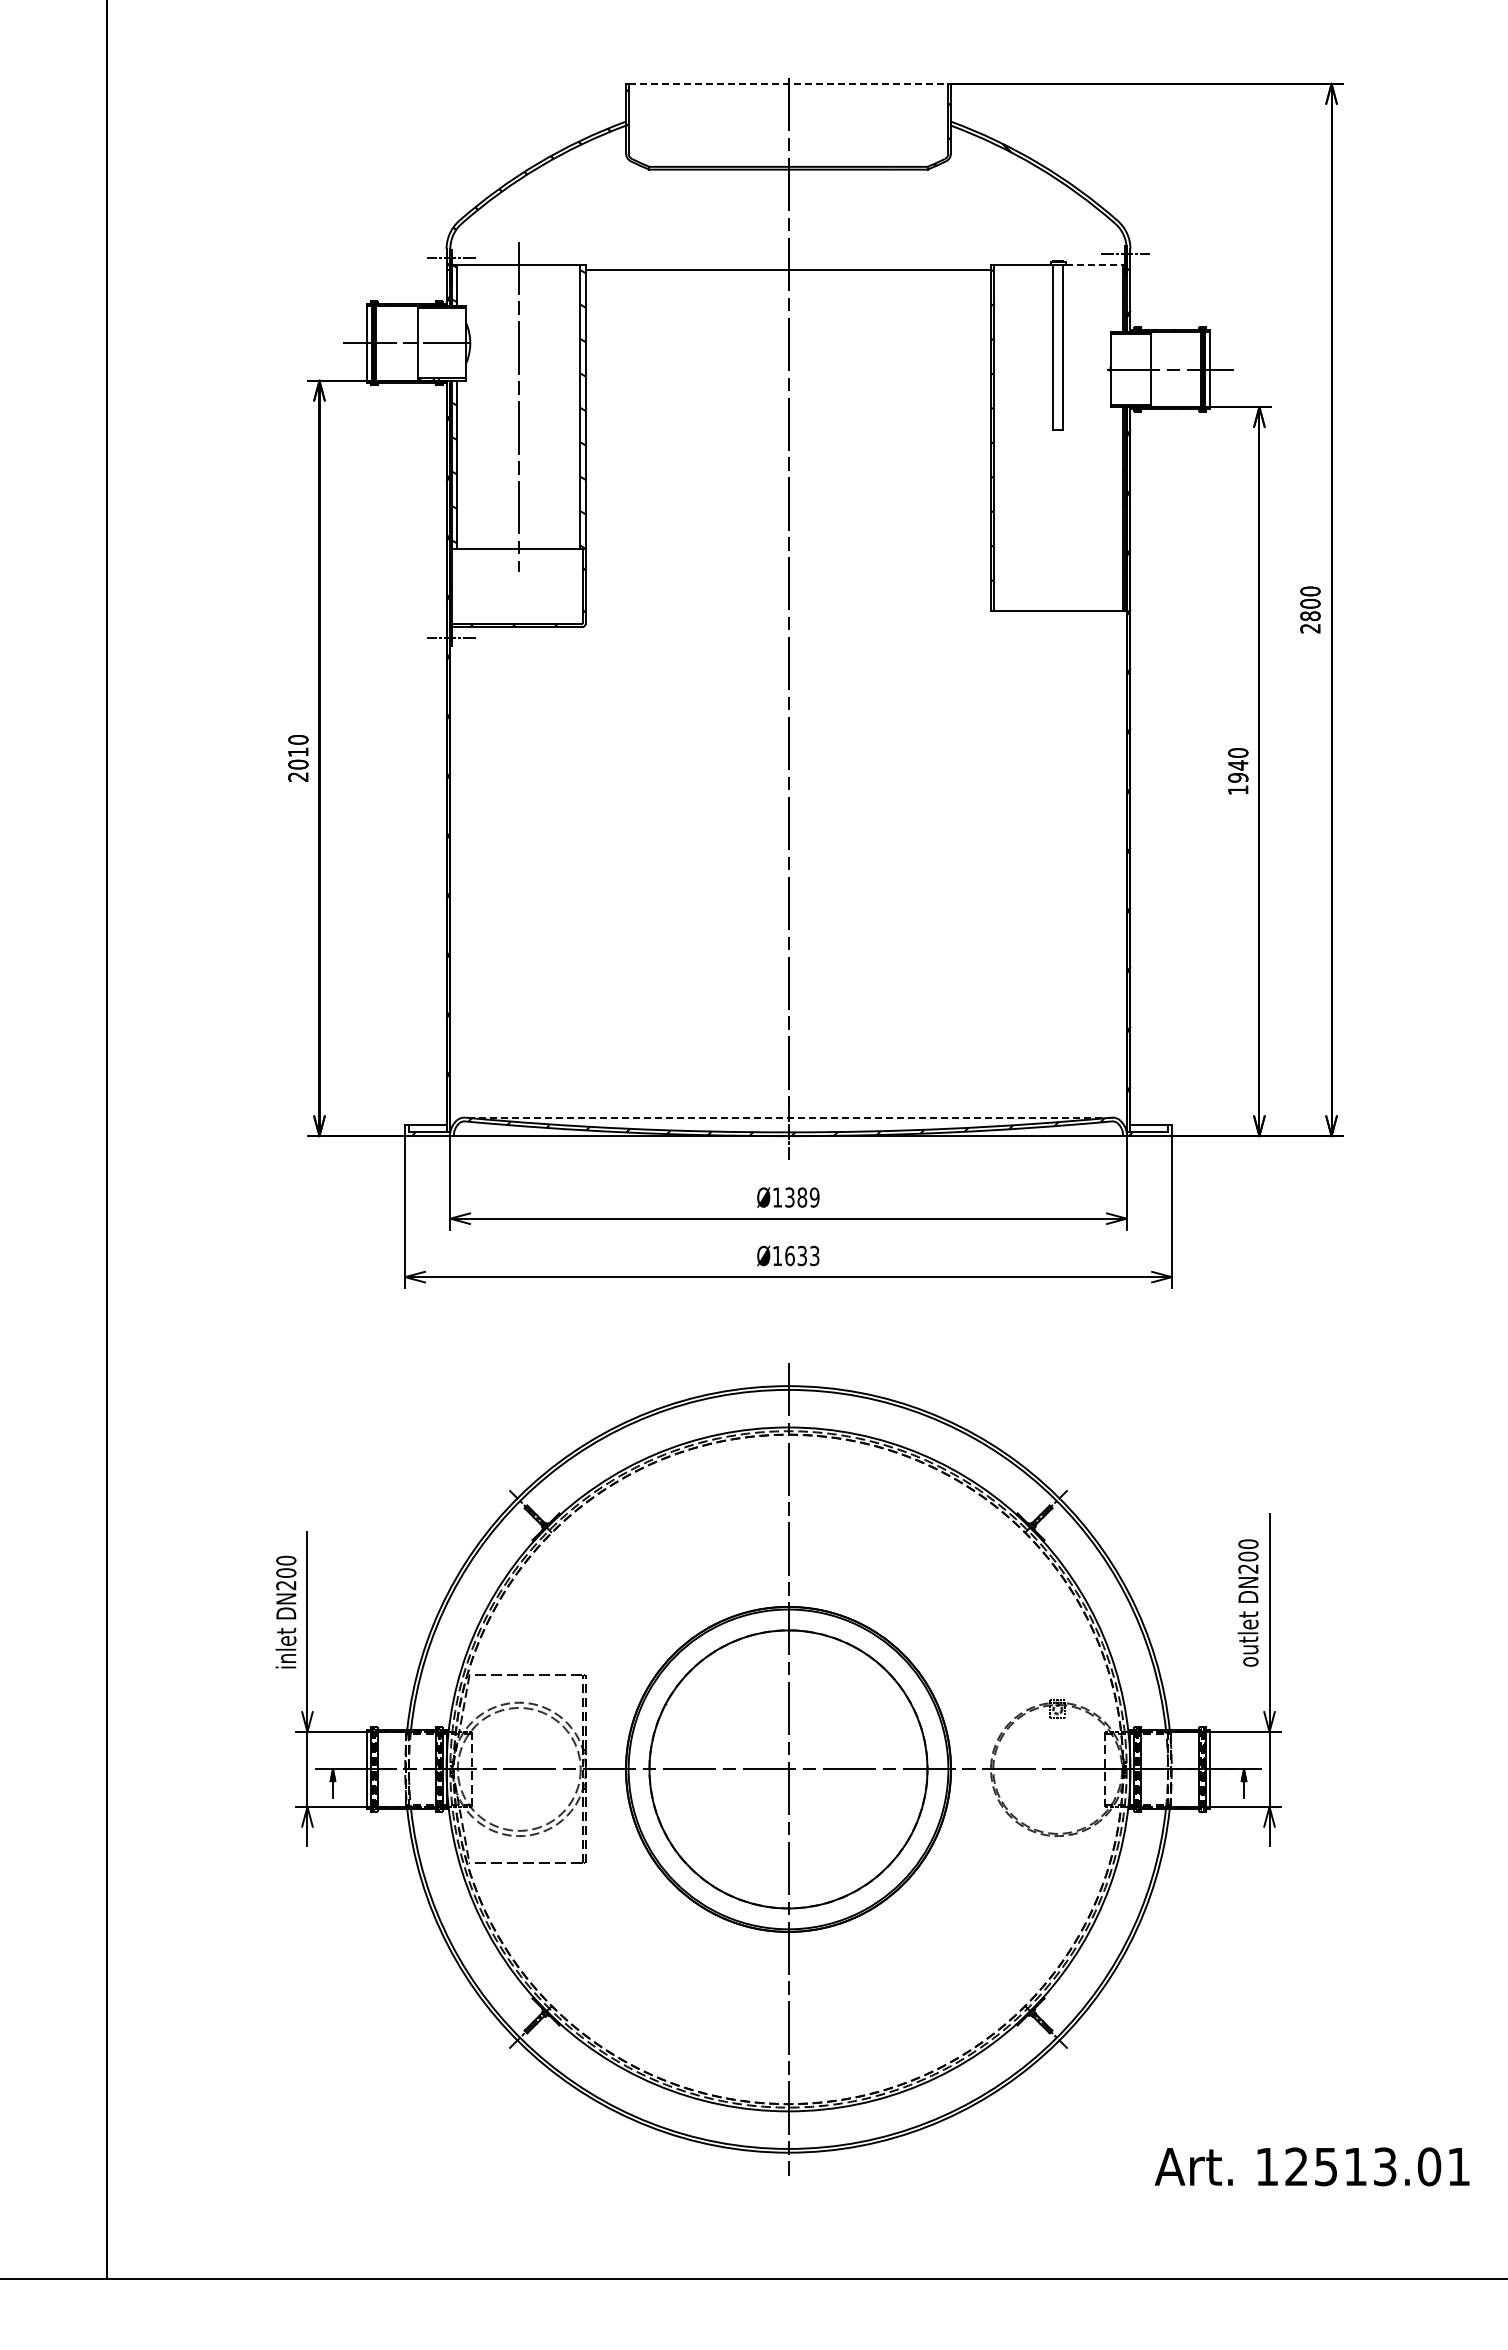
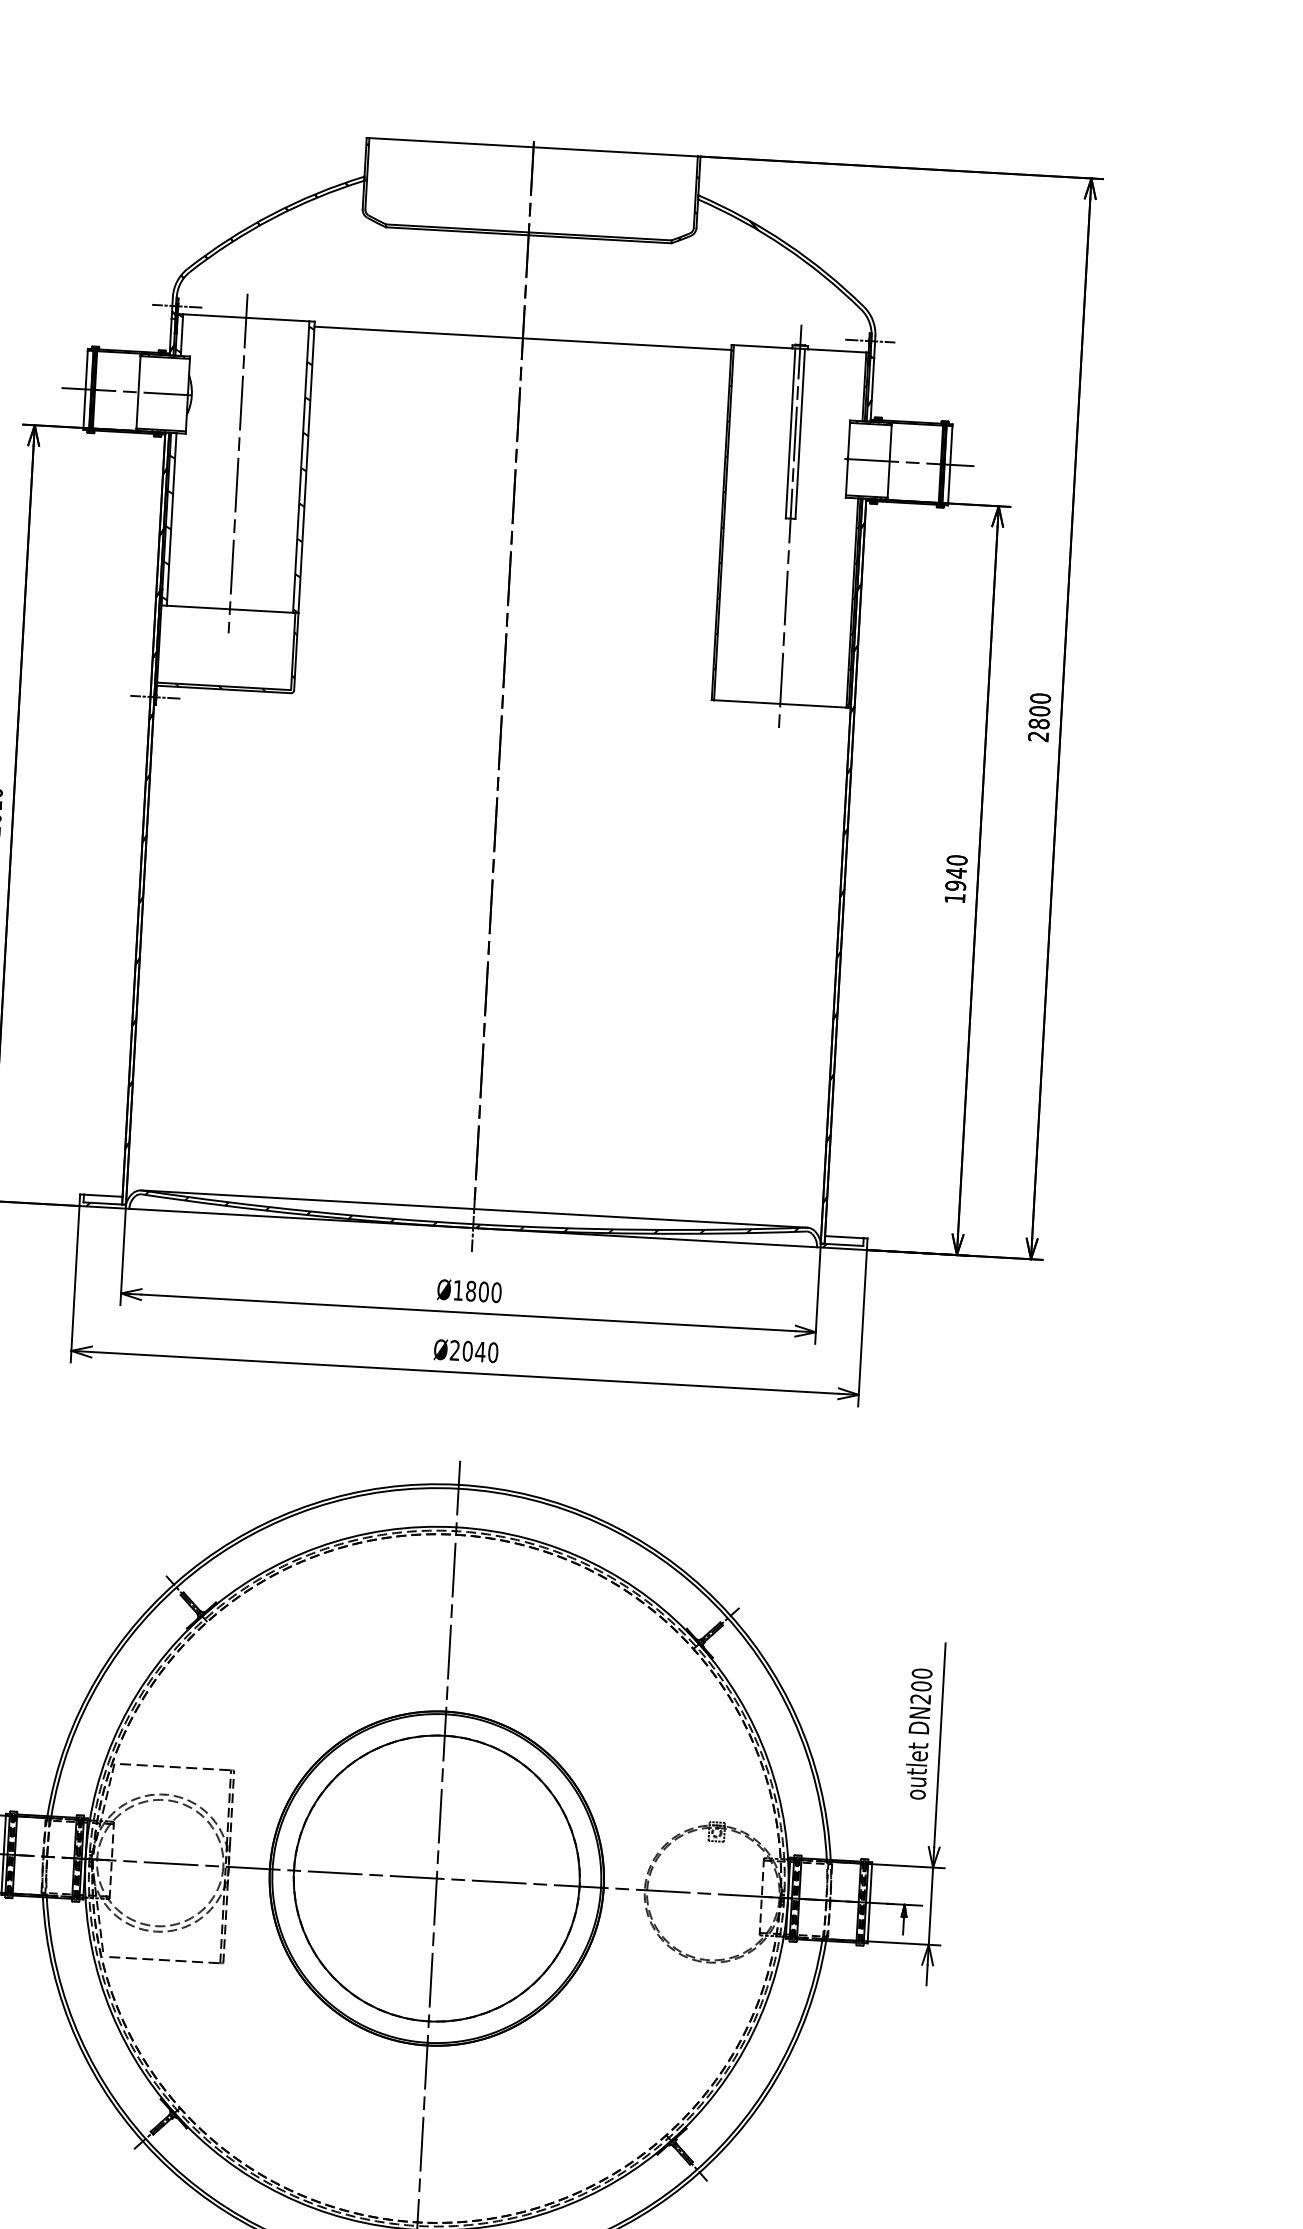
line: (788, 83) -> (533, 146), dashed -> solid
line: (1094, 265) -> (837, 351), dashed -> solid
line: (1058, 437) -> (790, 525), added
line: (788, 1117) -> (474, 1208), dashed -> solid
text: (802, 1197) -> (484, 1291), Ø1389 -> Ø1800
text: (795, 1255) -> (473, 1351), Ø1633 -> Ø2040

